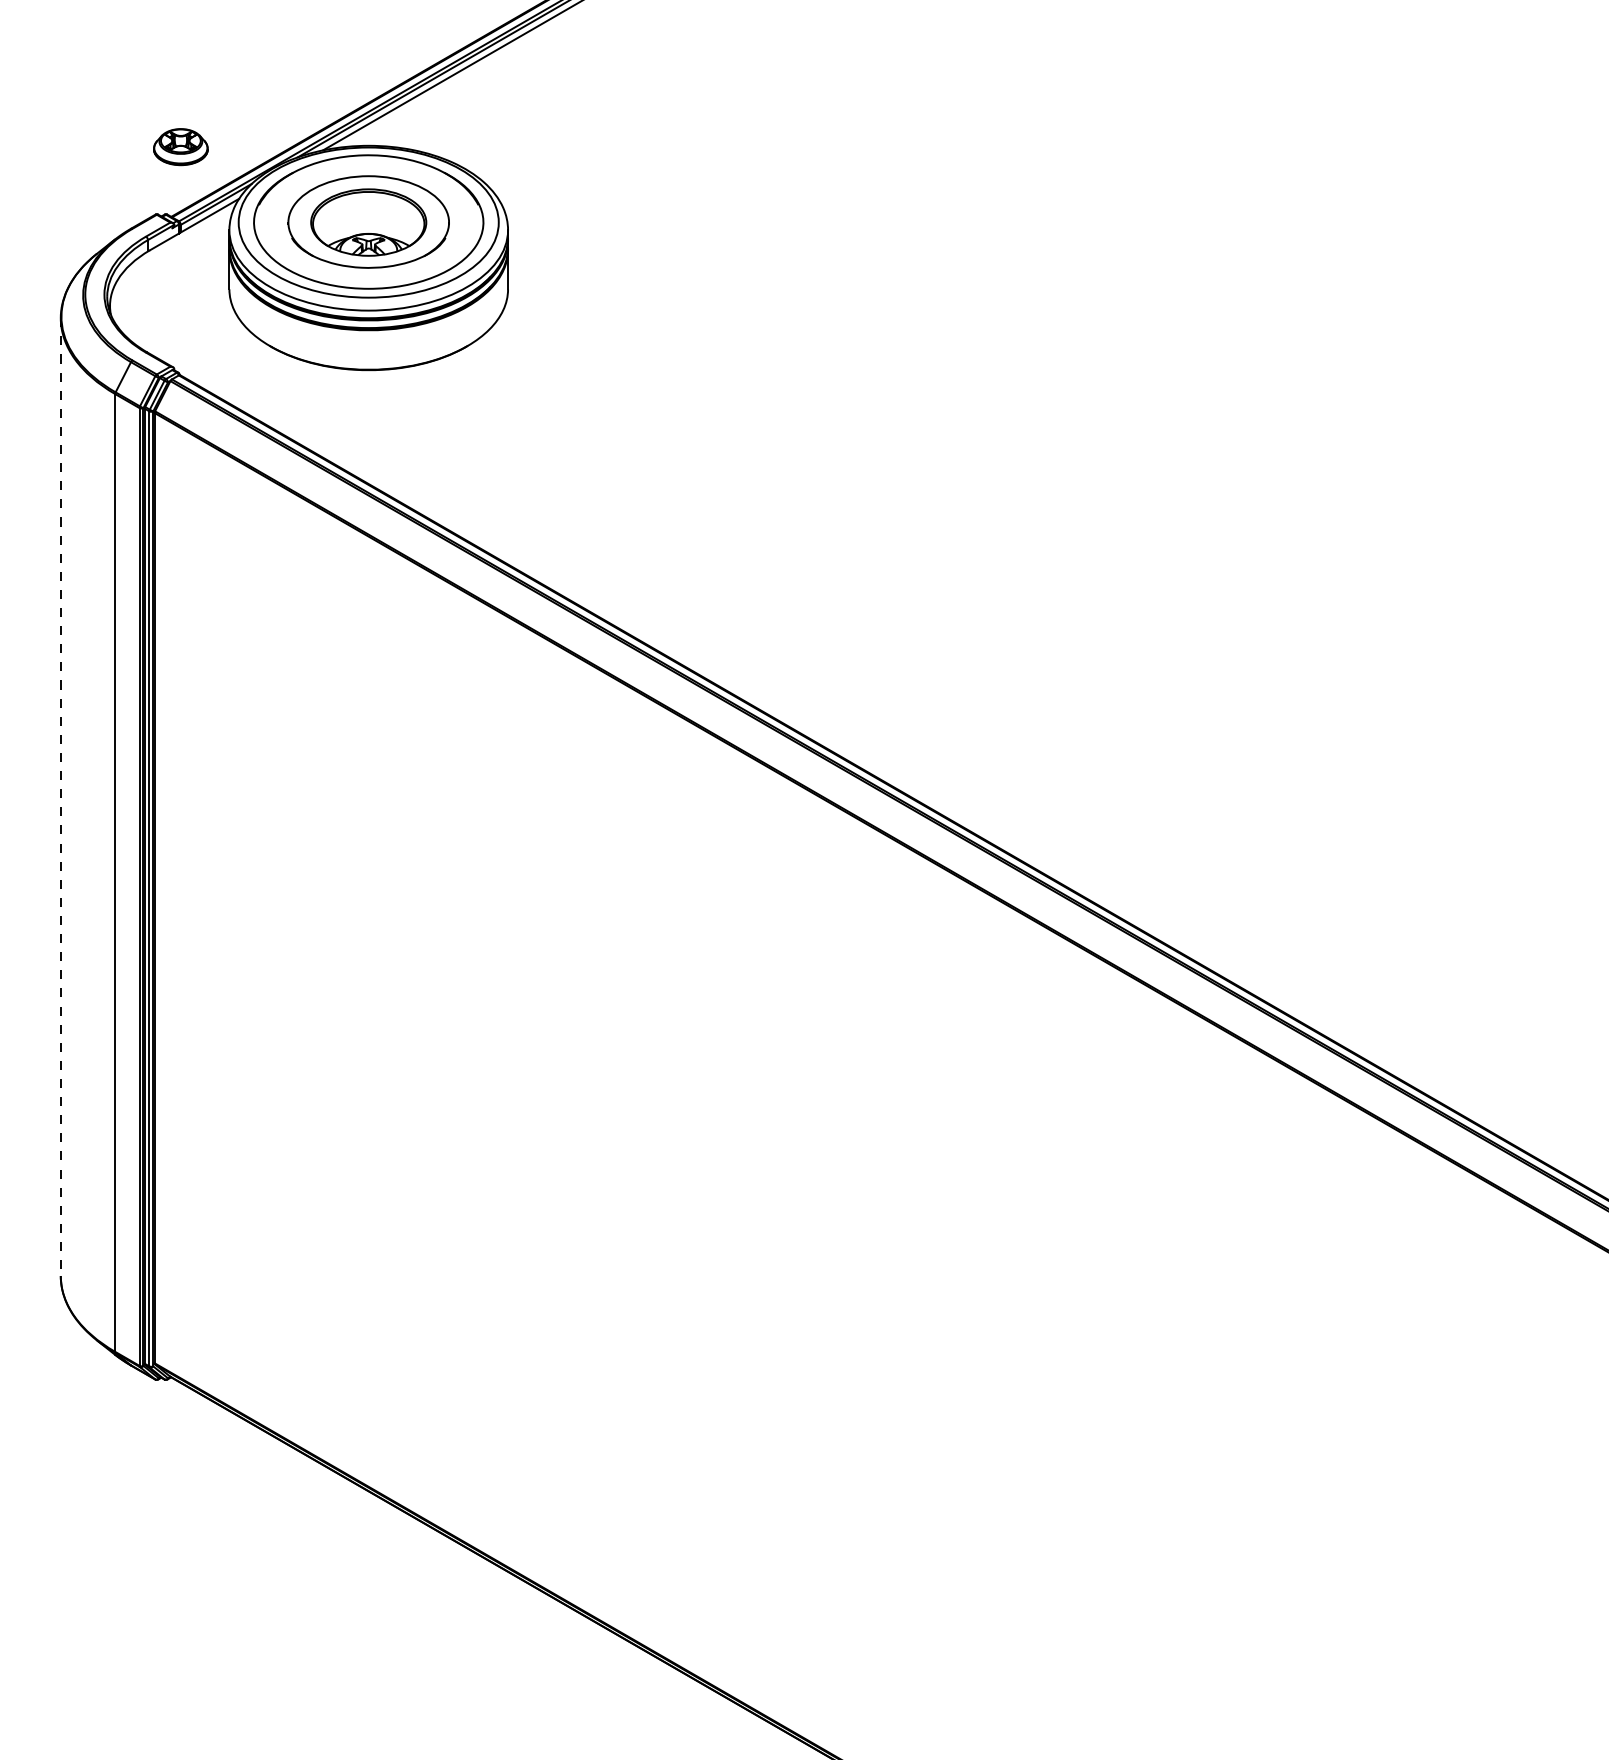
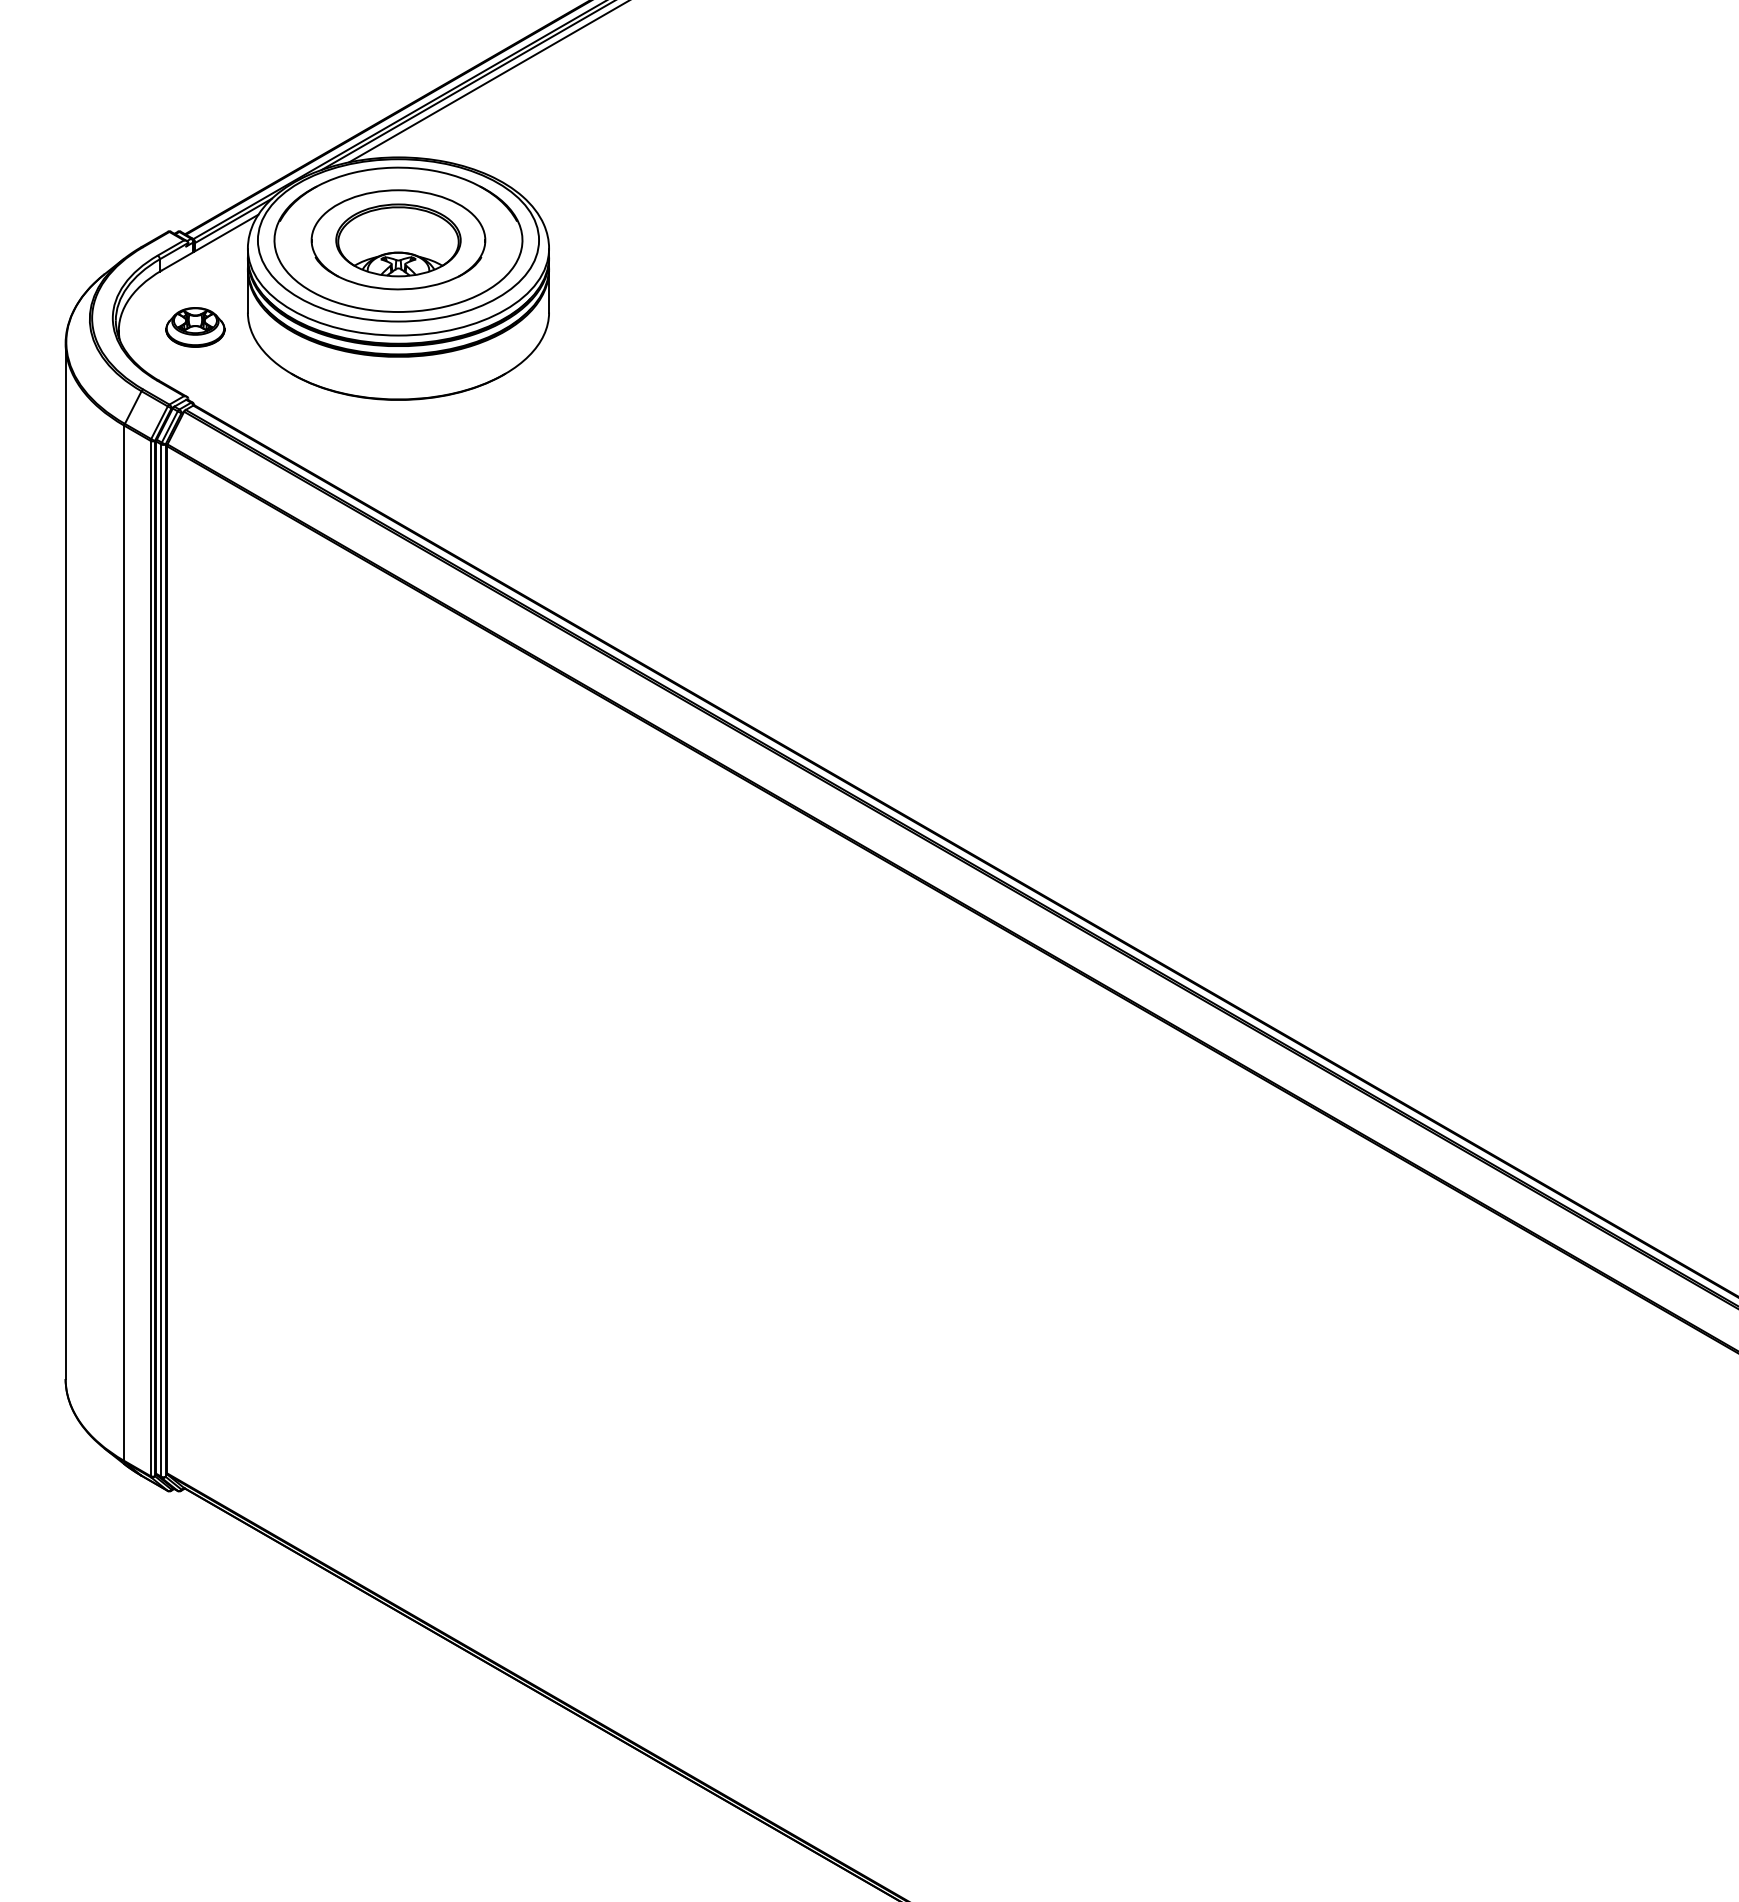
part: (180, 147) -> (195, 327), moved
line: (60, 797) -> (65, 861), dashed -> solid

